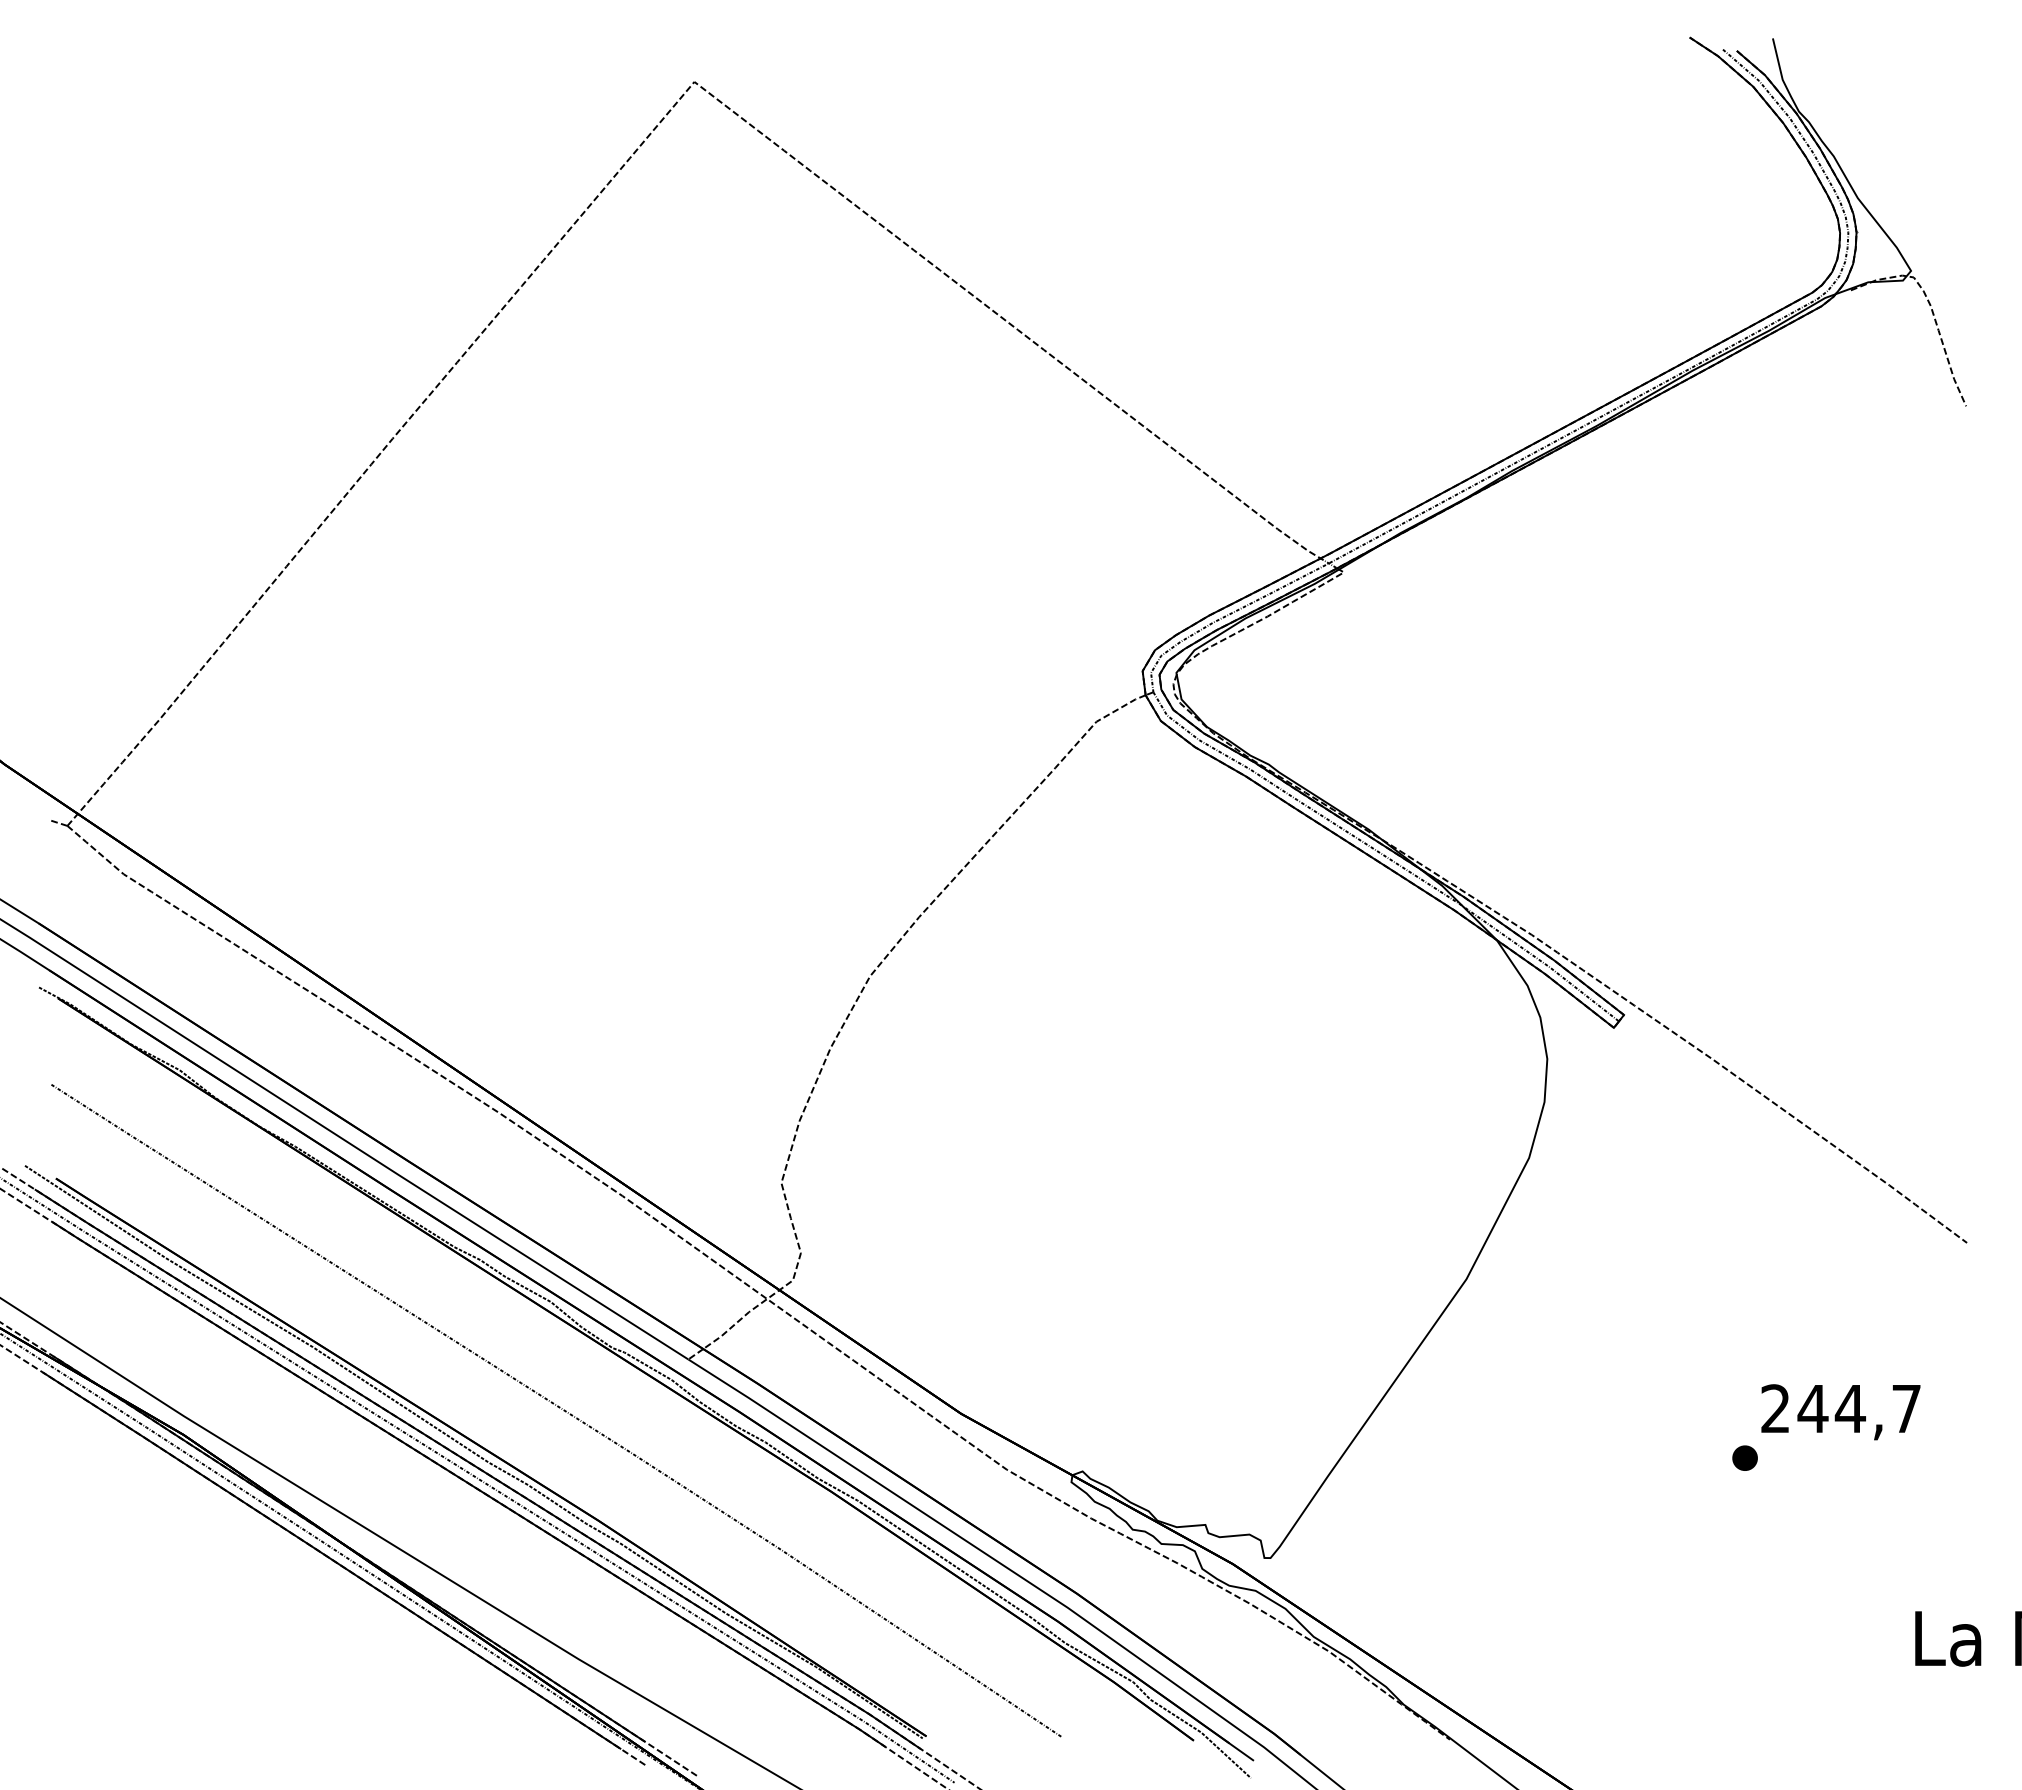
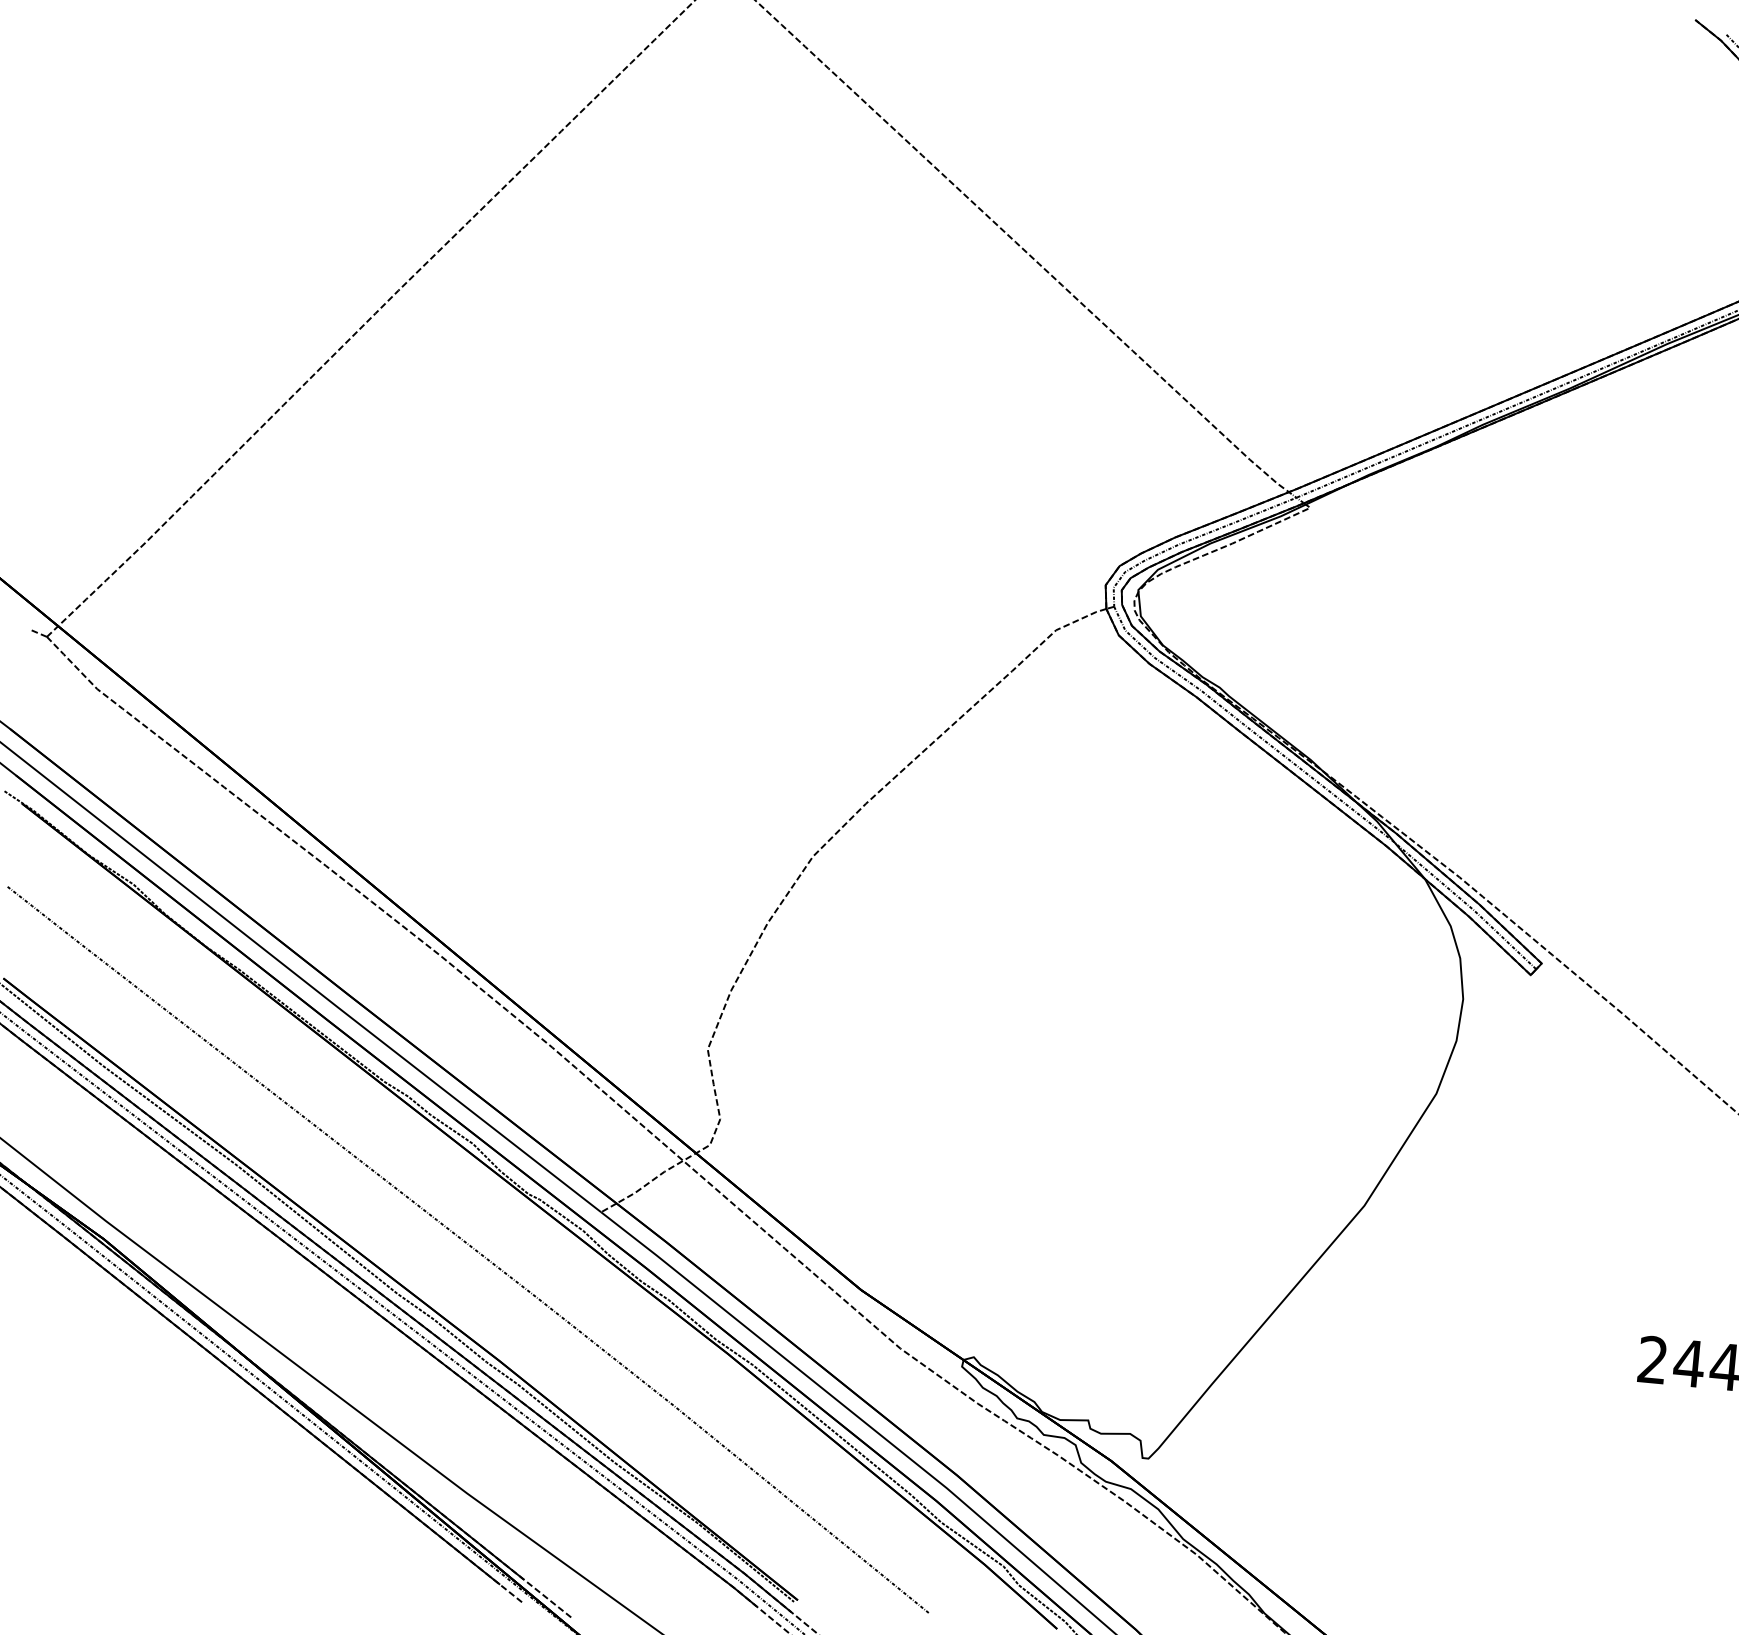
part: (1744, 1457) -> (1618, 1404), removed

